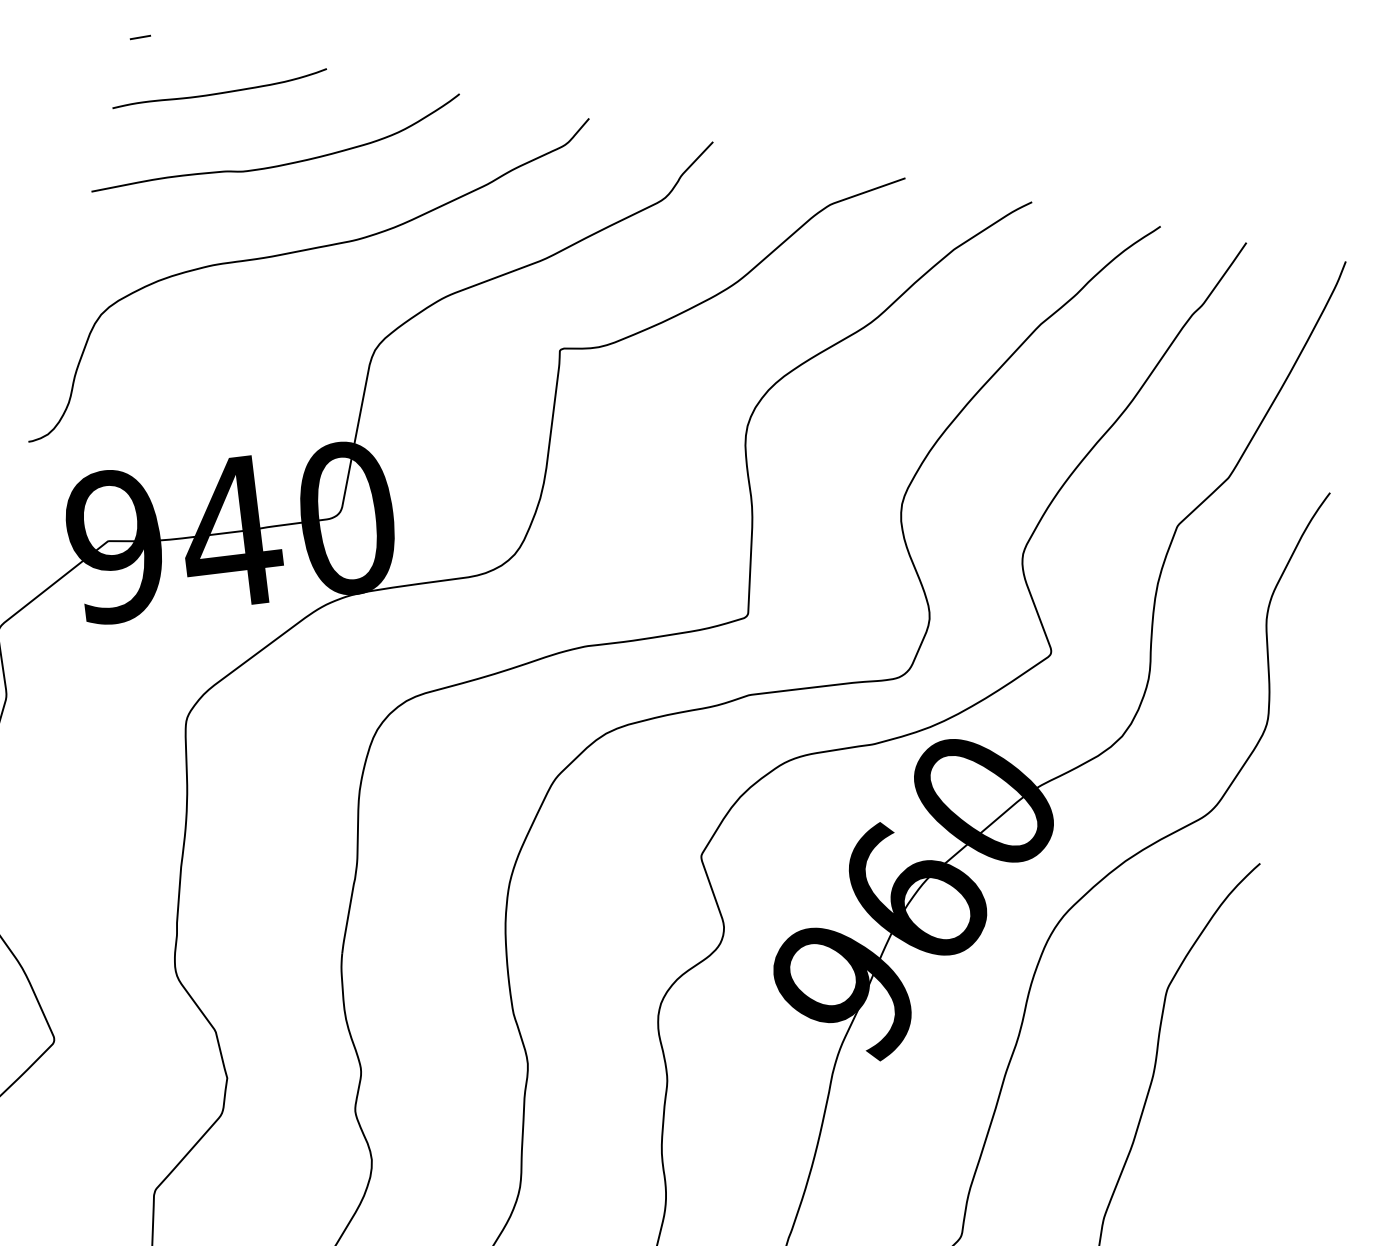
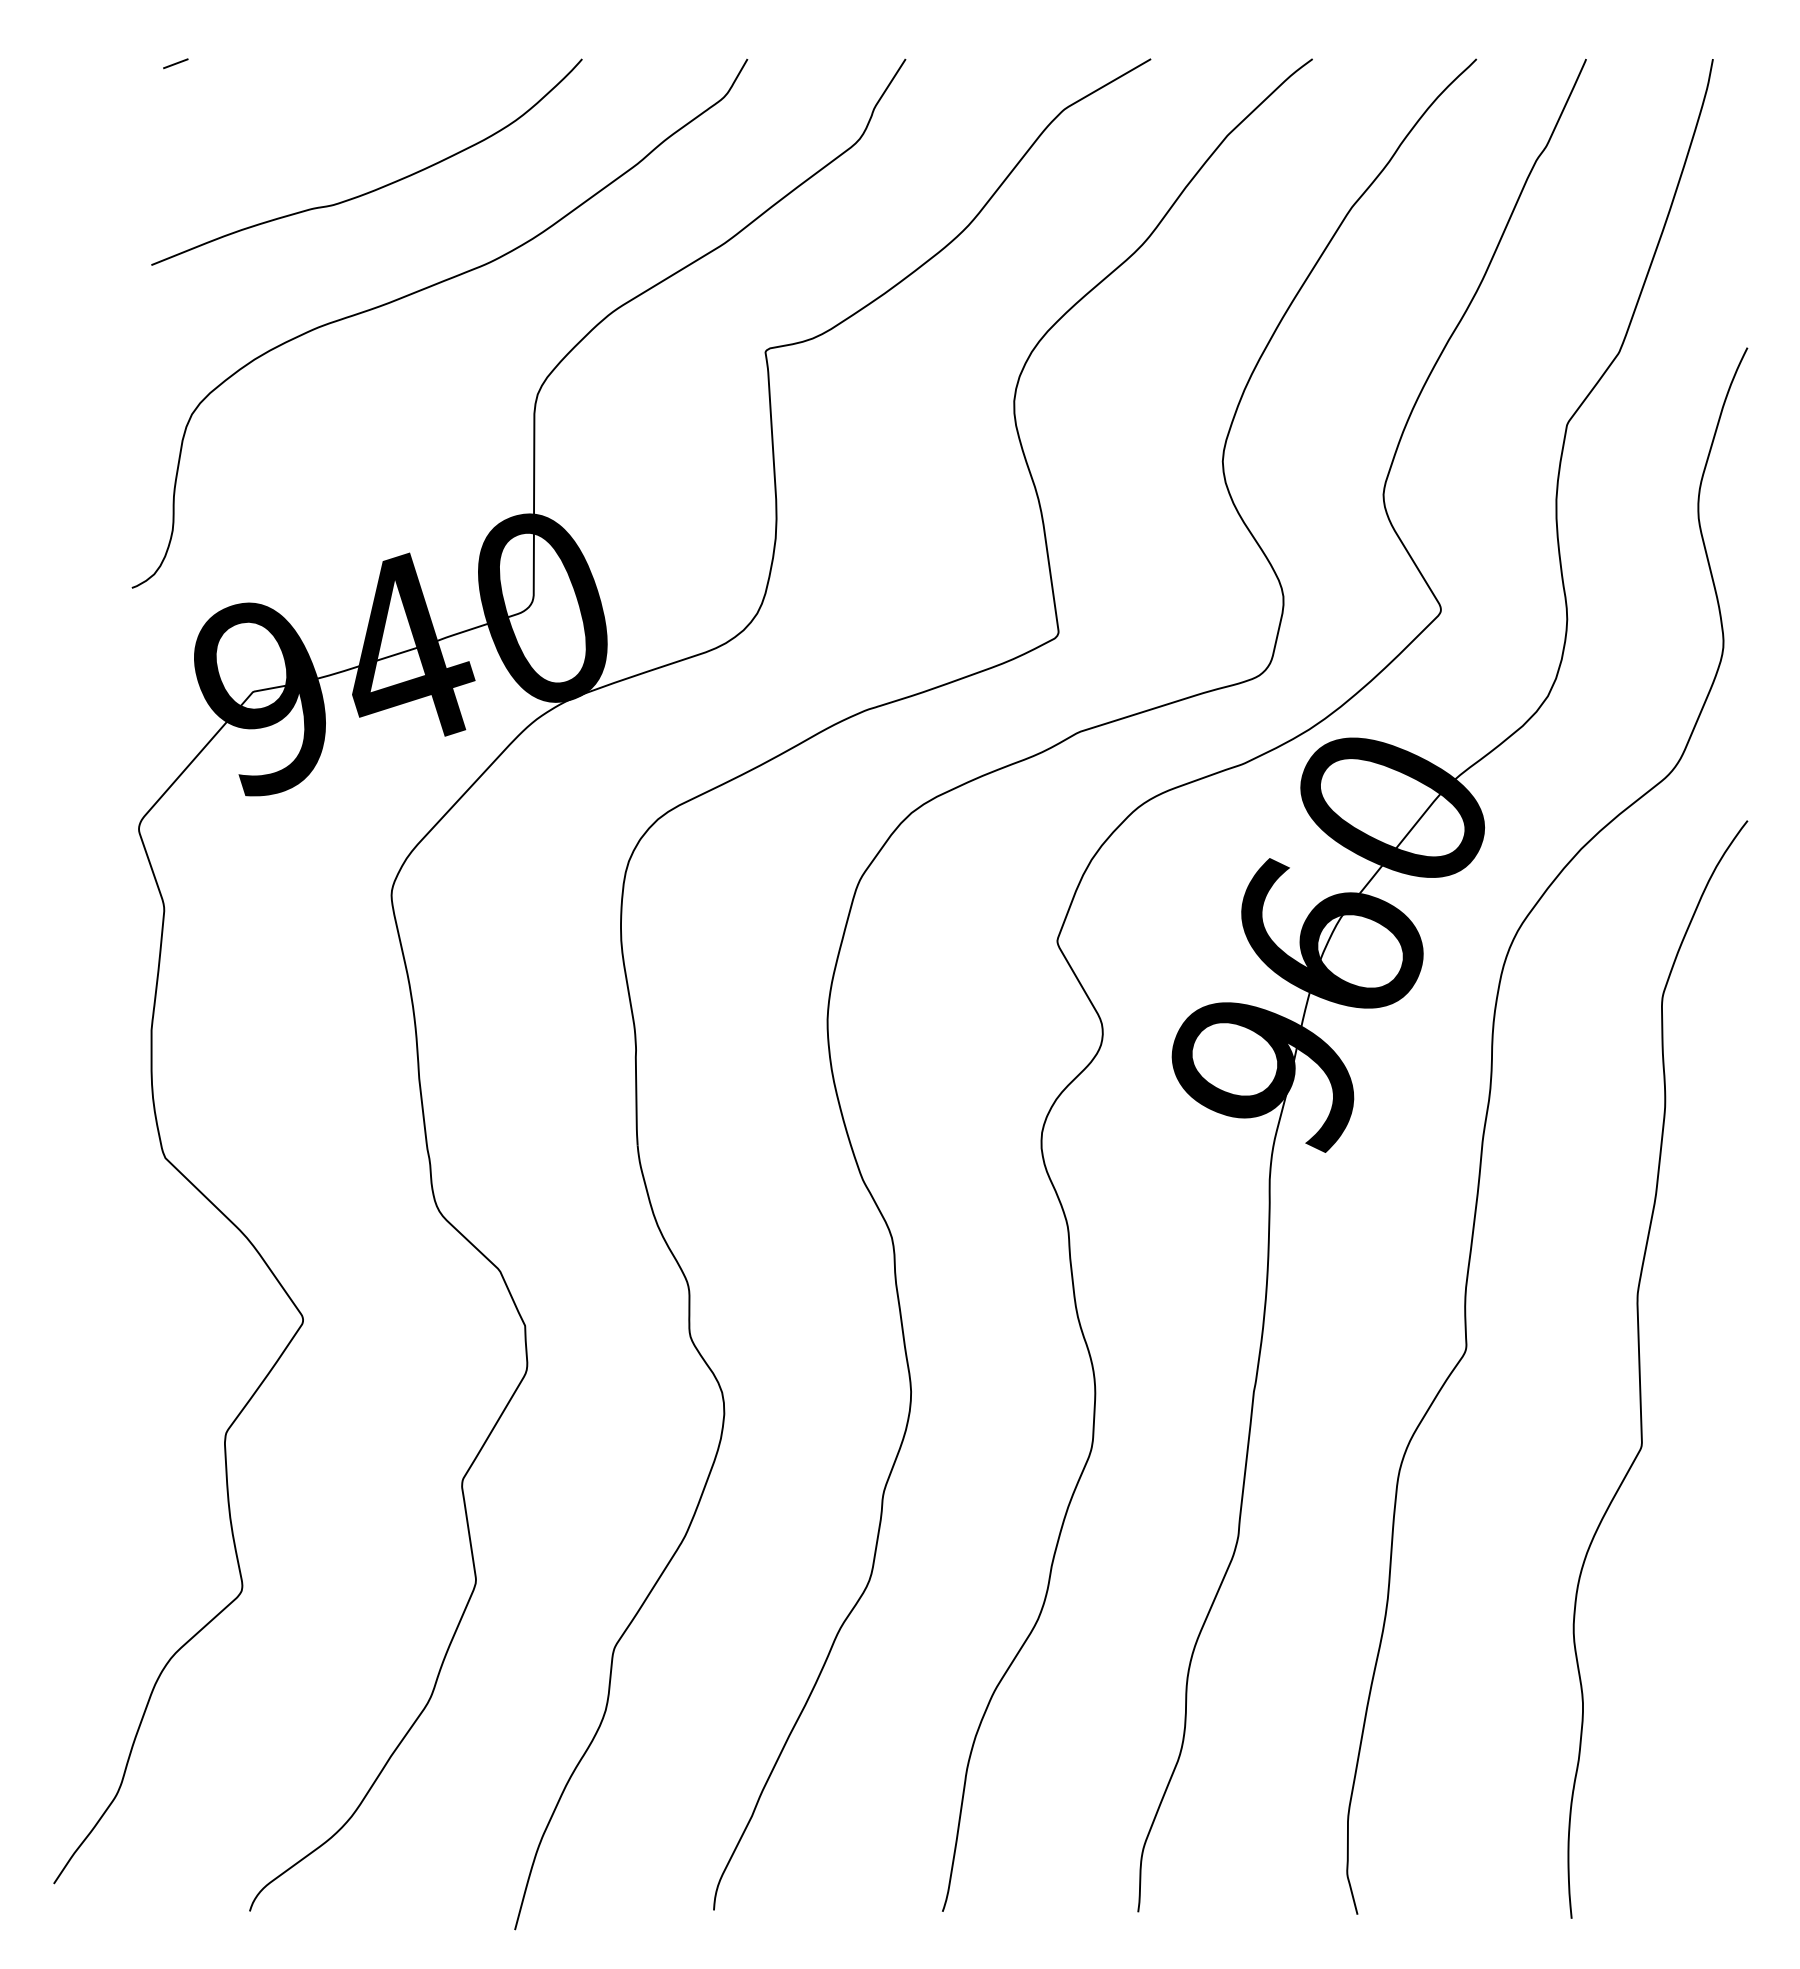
curve: (220, 92) -> (287, 112), removed

